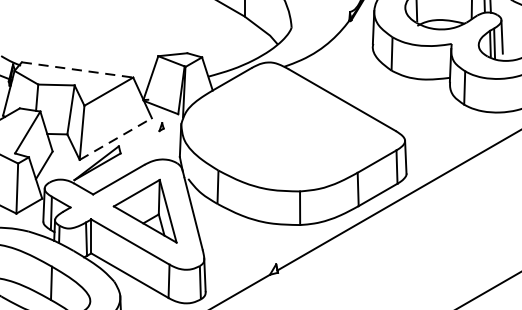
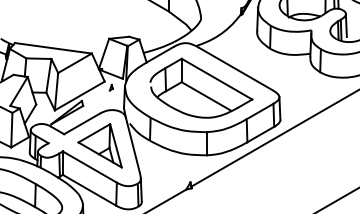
line: (77, 70) -> (53, 48), dashed -> solid
part: (292, 126) -> (201, 87), added
line: (115, 139) -> (79, 96), dashed -> solid

